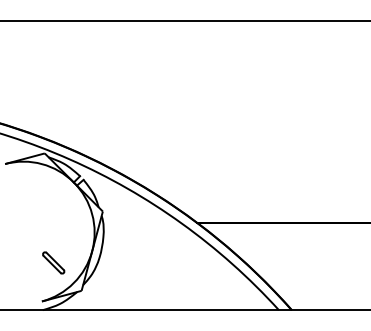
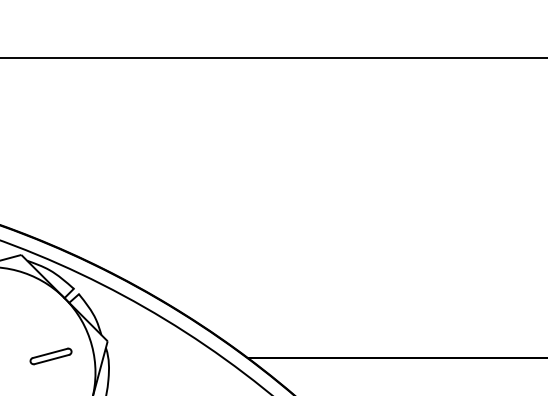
part: (64, 221) -> (50, 356), added

